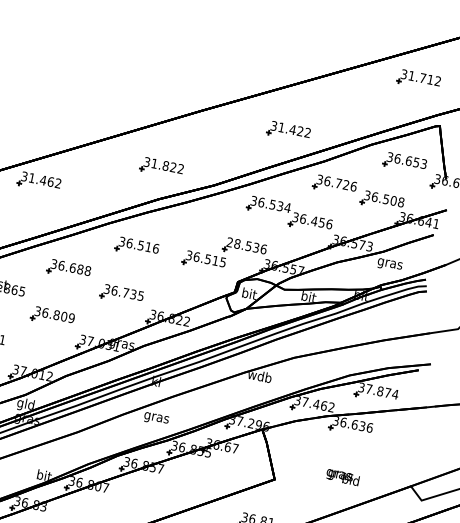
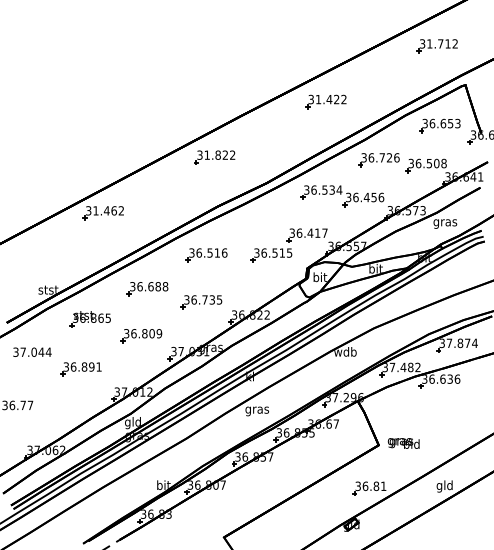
part: (288, 131) -> (325, 101), moved
part: (161, 167) -> (214, 157), moved
text: (246, 245) -> (308, 232), 28.536 -> 36.417
text: (324, 404) -> (410, 366), 37.462 -> 37.482
text: (342, 477) -> (403, 443), moved

